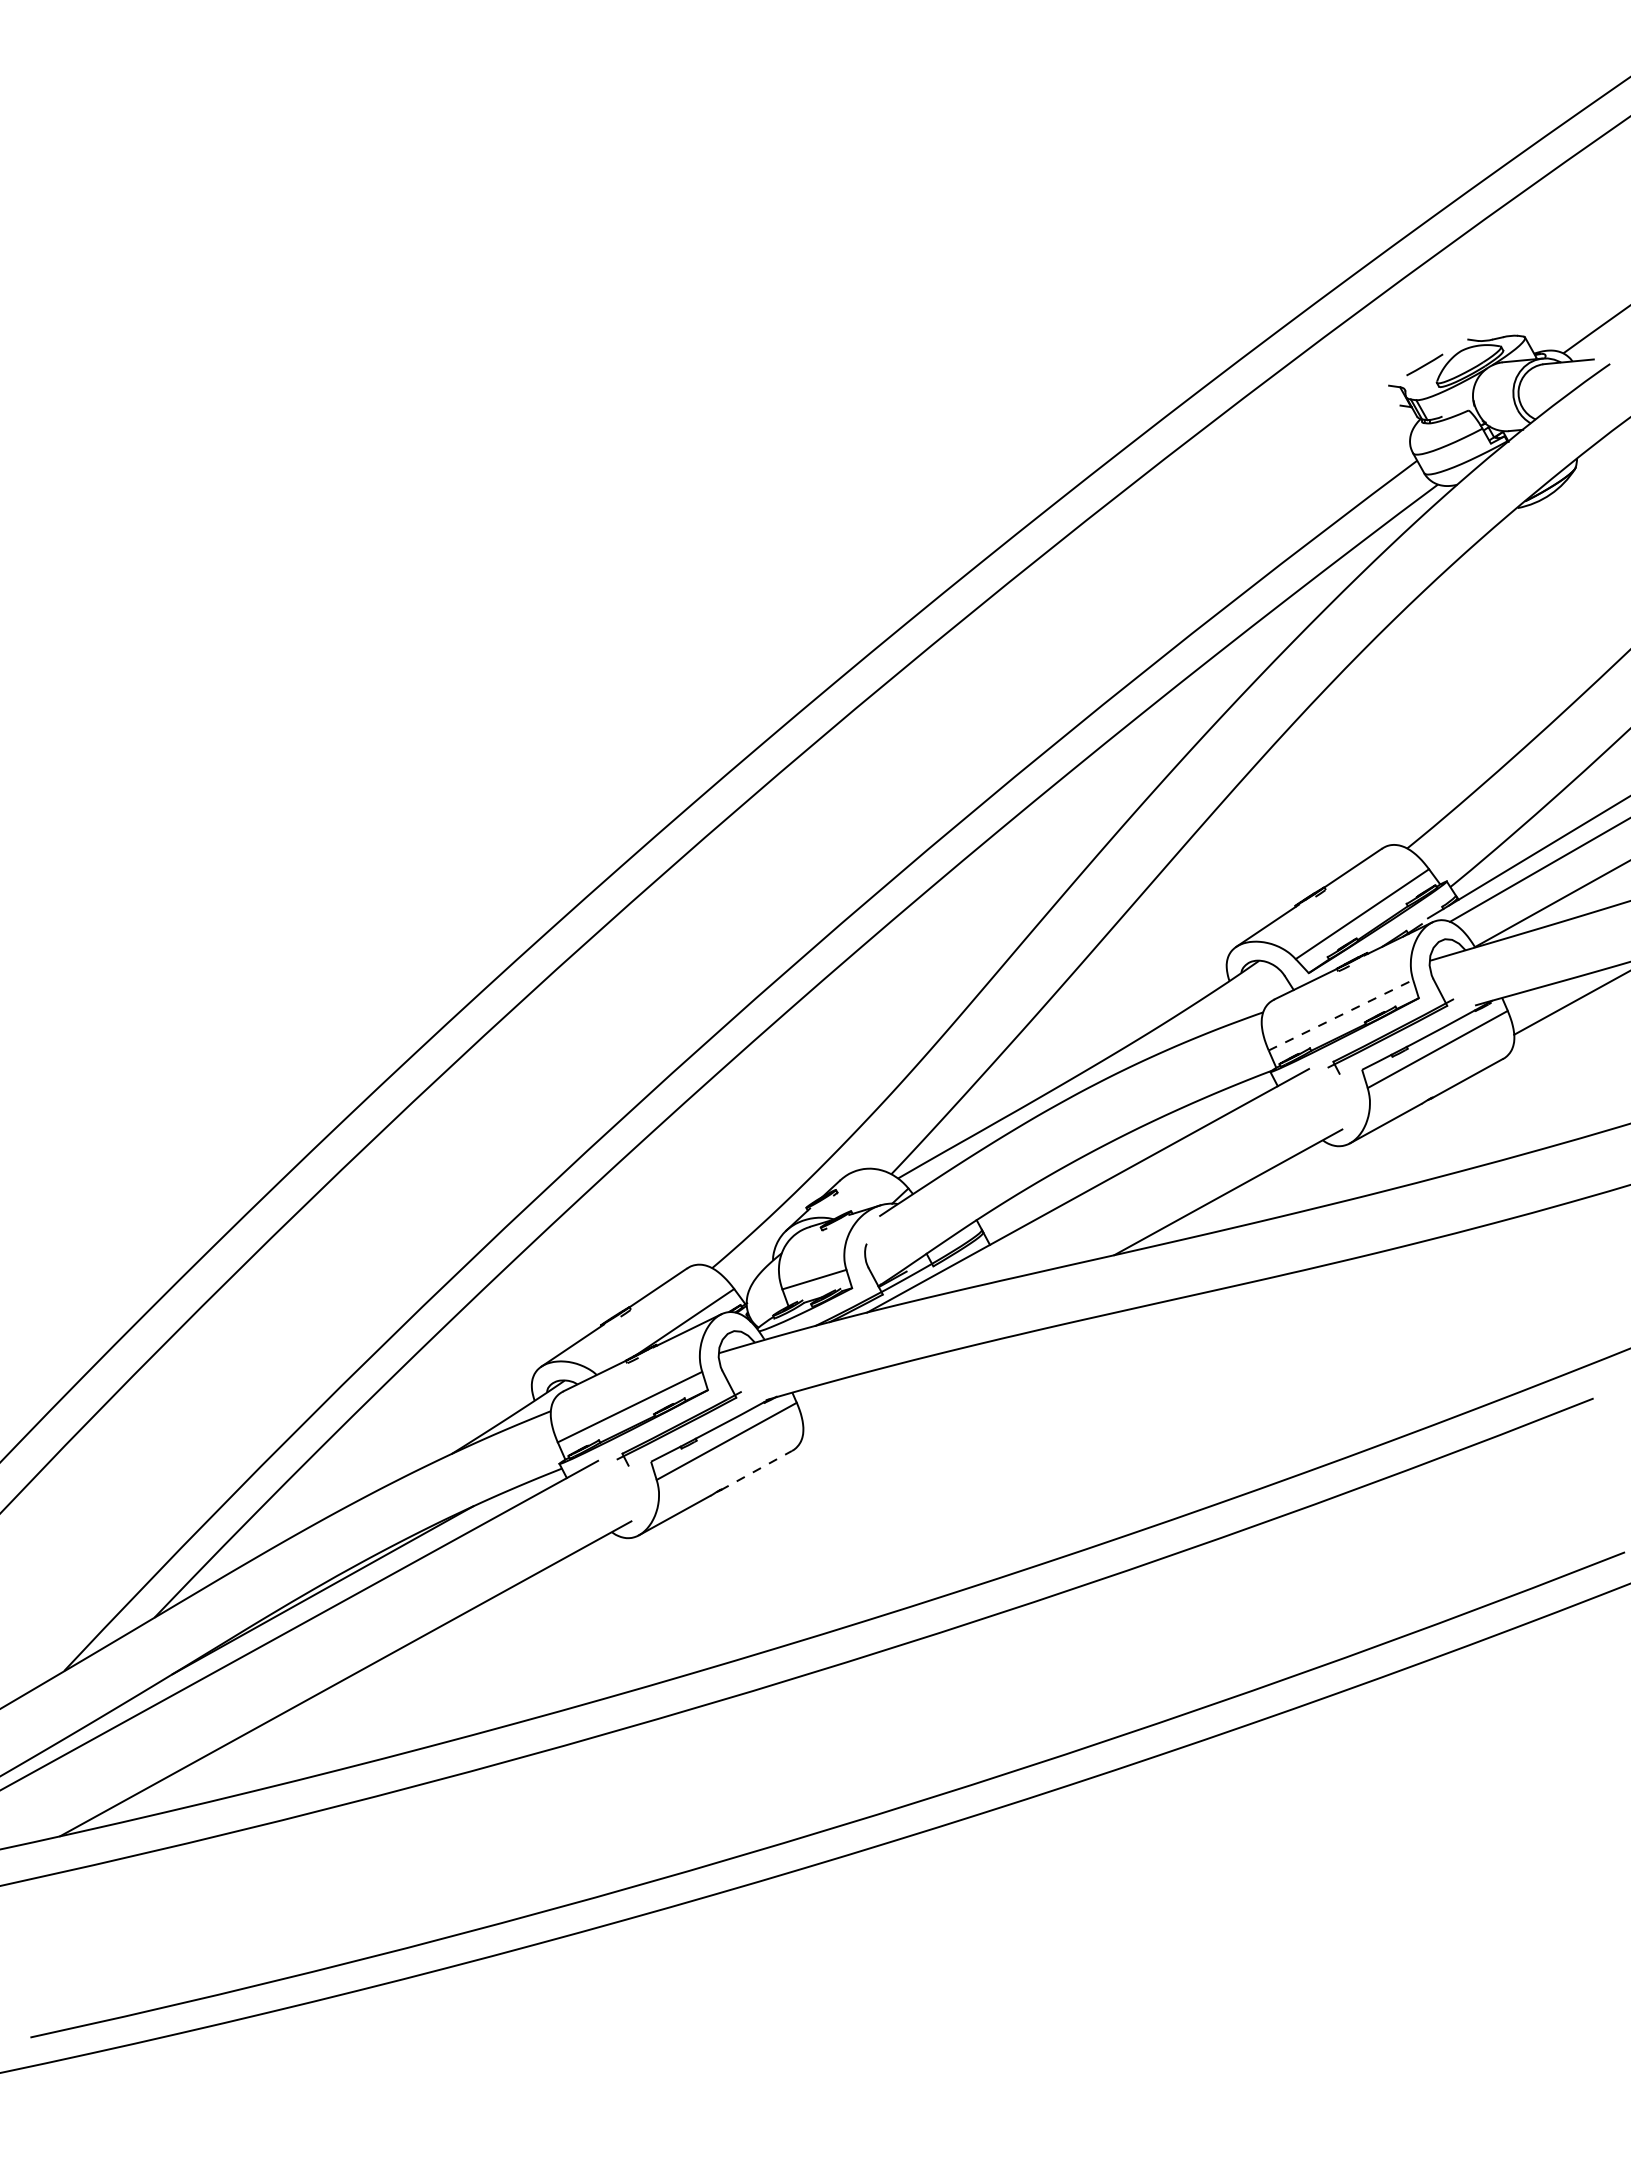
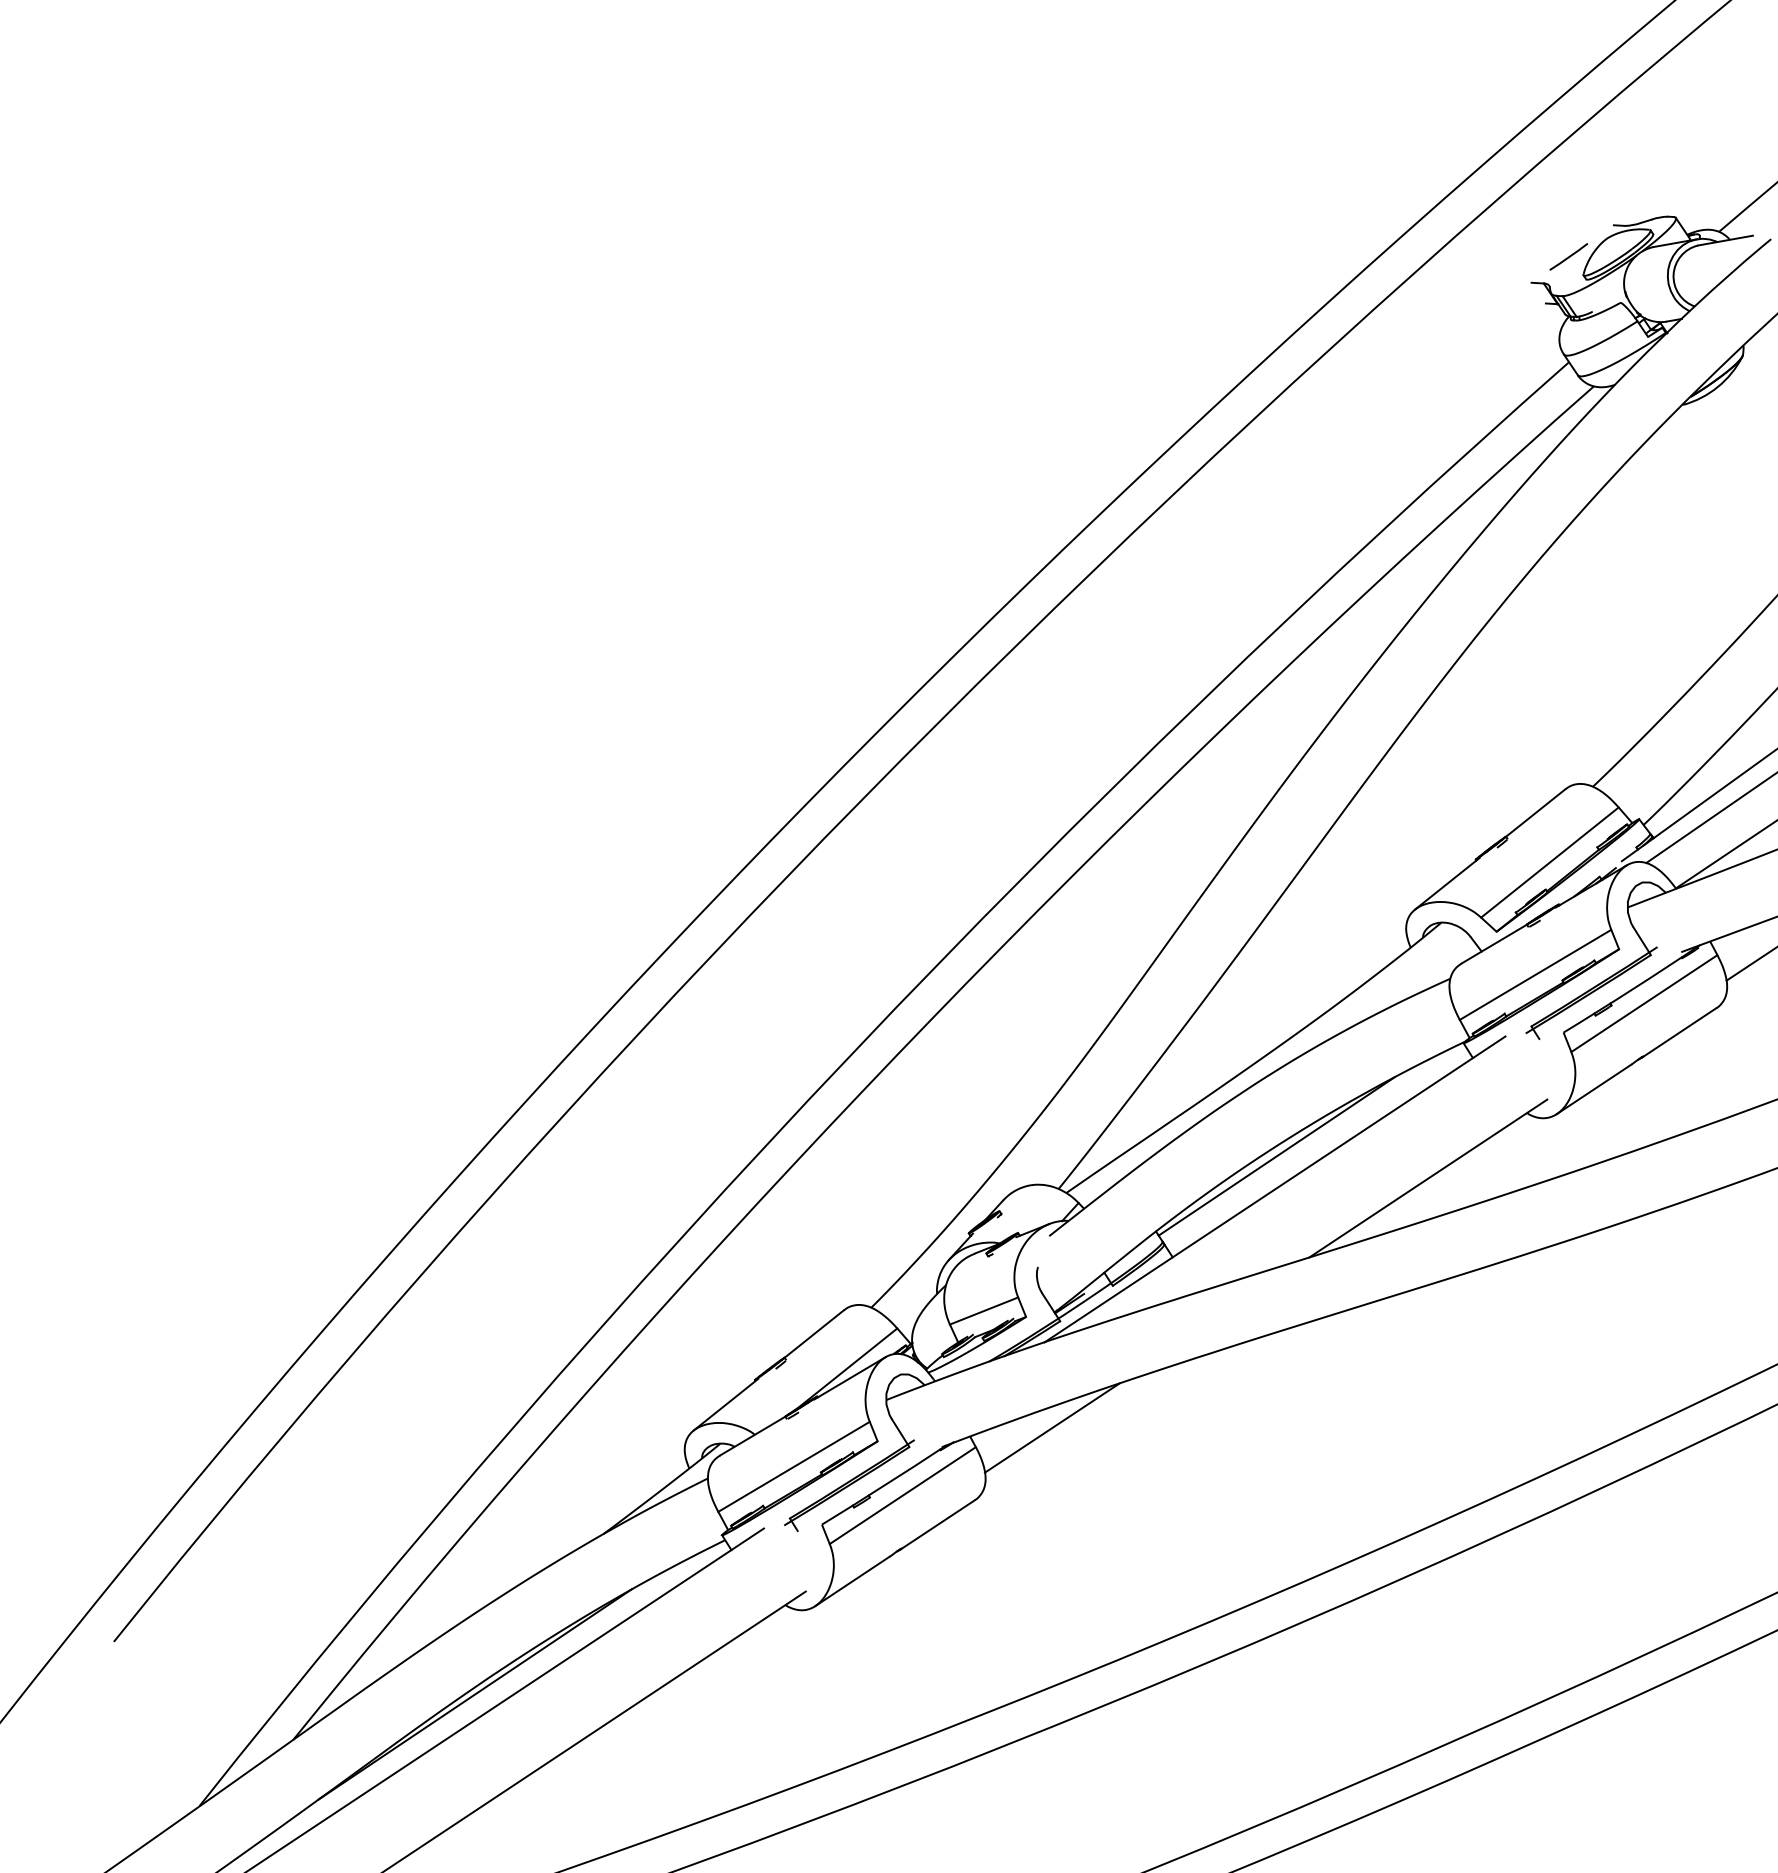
line: (1341, 1015) -> (1536, 975), dashed -> solid
line: (1091, 1160) -> (1276, 1155), added
line: (867, 1390) -> (1052, 1427), added
line: (756, 1470) -> (937, 1524), dashed -> solid

